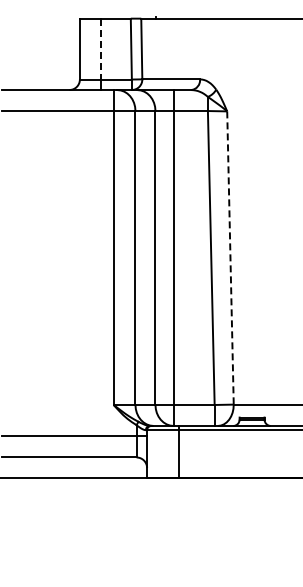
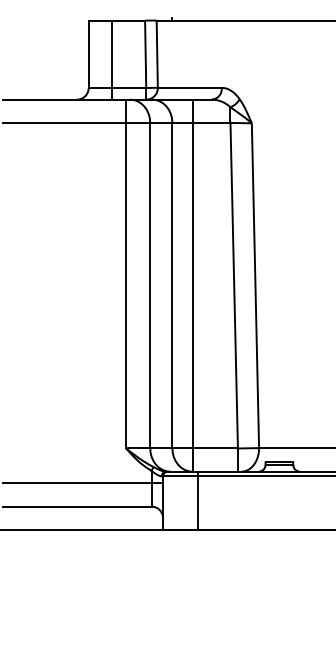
line: (100, 49) -> (111, 54), dashed -> solid
line: (230, 258) -> (255, 286), dashed -> solid

